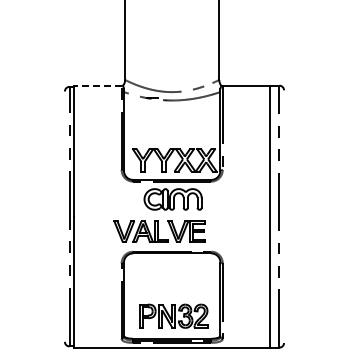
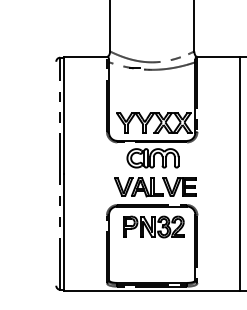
line: (97, 85) -> (85, 56), dashed -> solid
part: (159, 231) -> (155, 187), moved
part: (173, 315) -> (153, 226), moved

